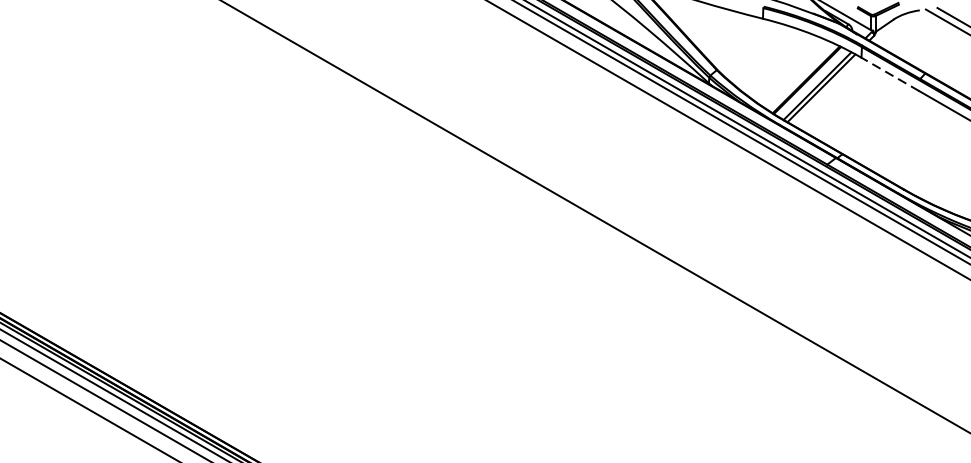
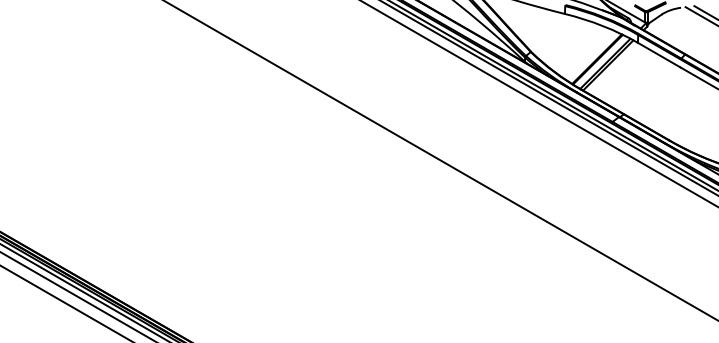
line: (890, 74) -> (659, 55), dashed -> solid

